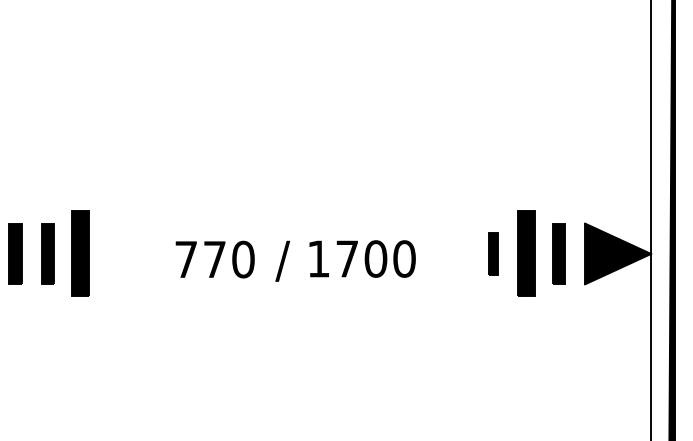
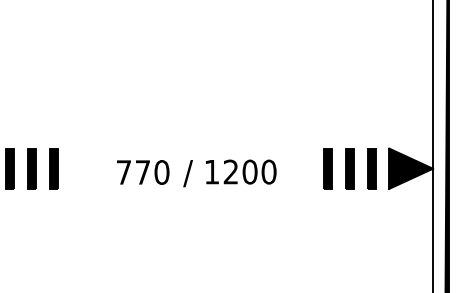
part: (80, 253) -> (53, 168), size x0.71
part: (492, 253) -> (327, 168), size x1.43
part: (525, 253) -> (349, 168), size x0.71
text: (346, 258) -> (230, 171), 1700 -> 1200

